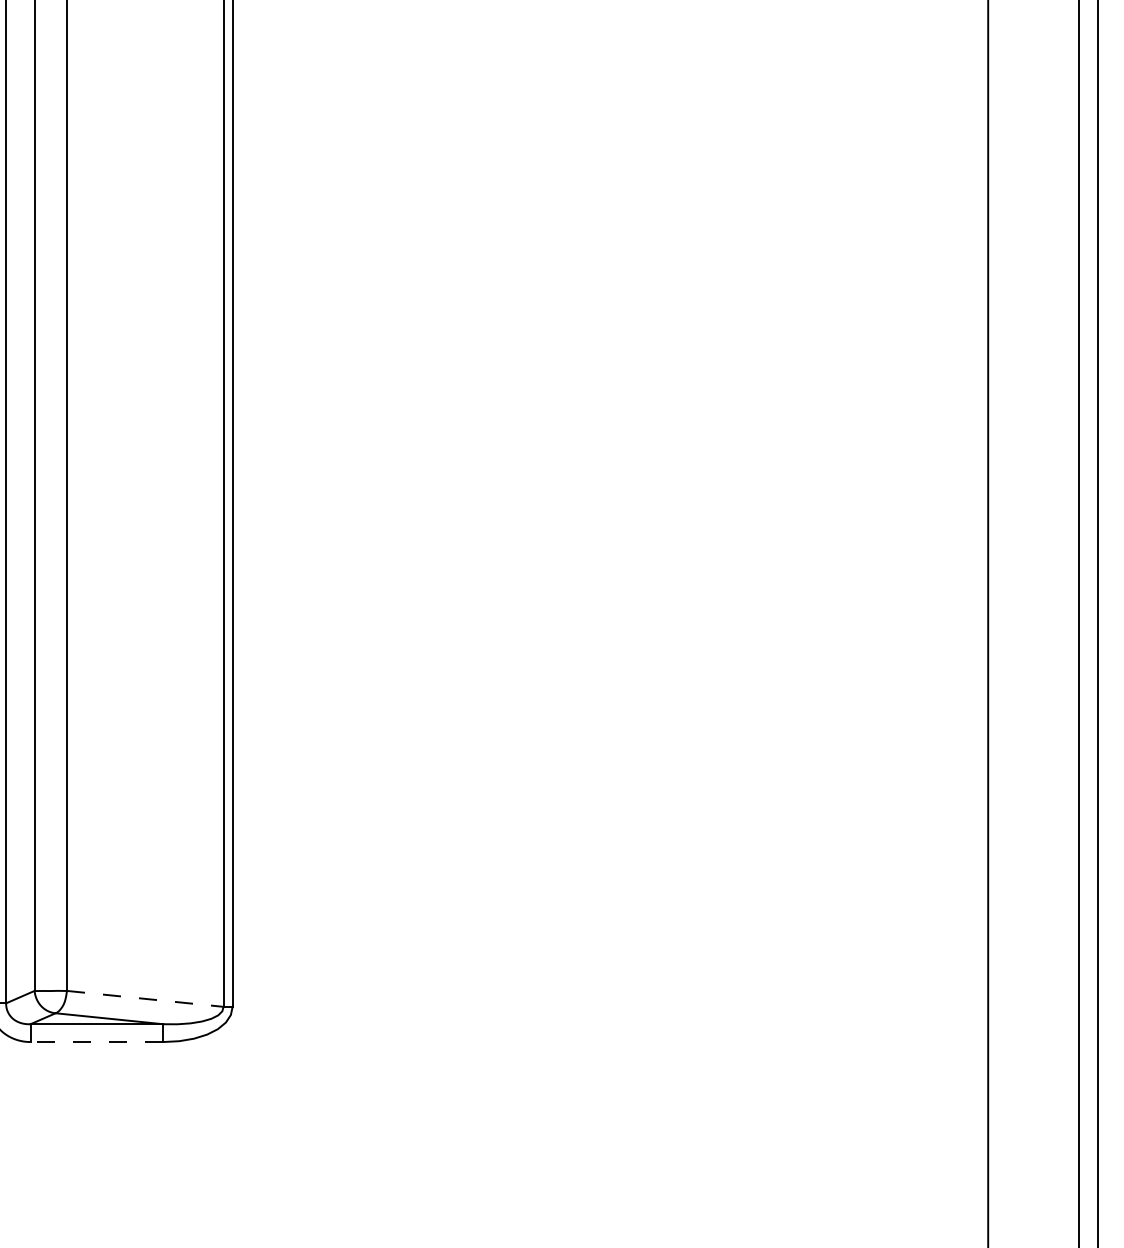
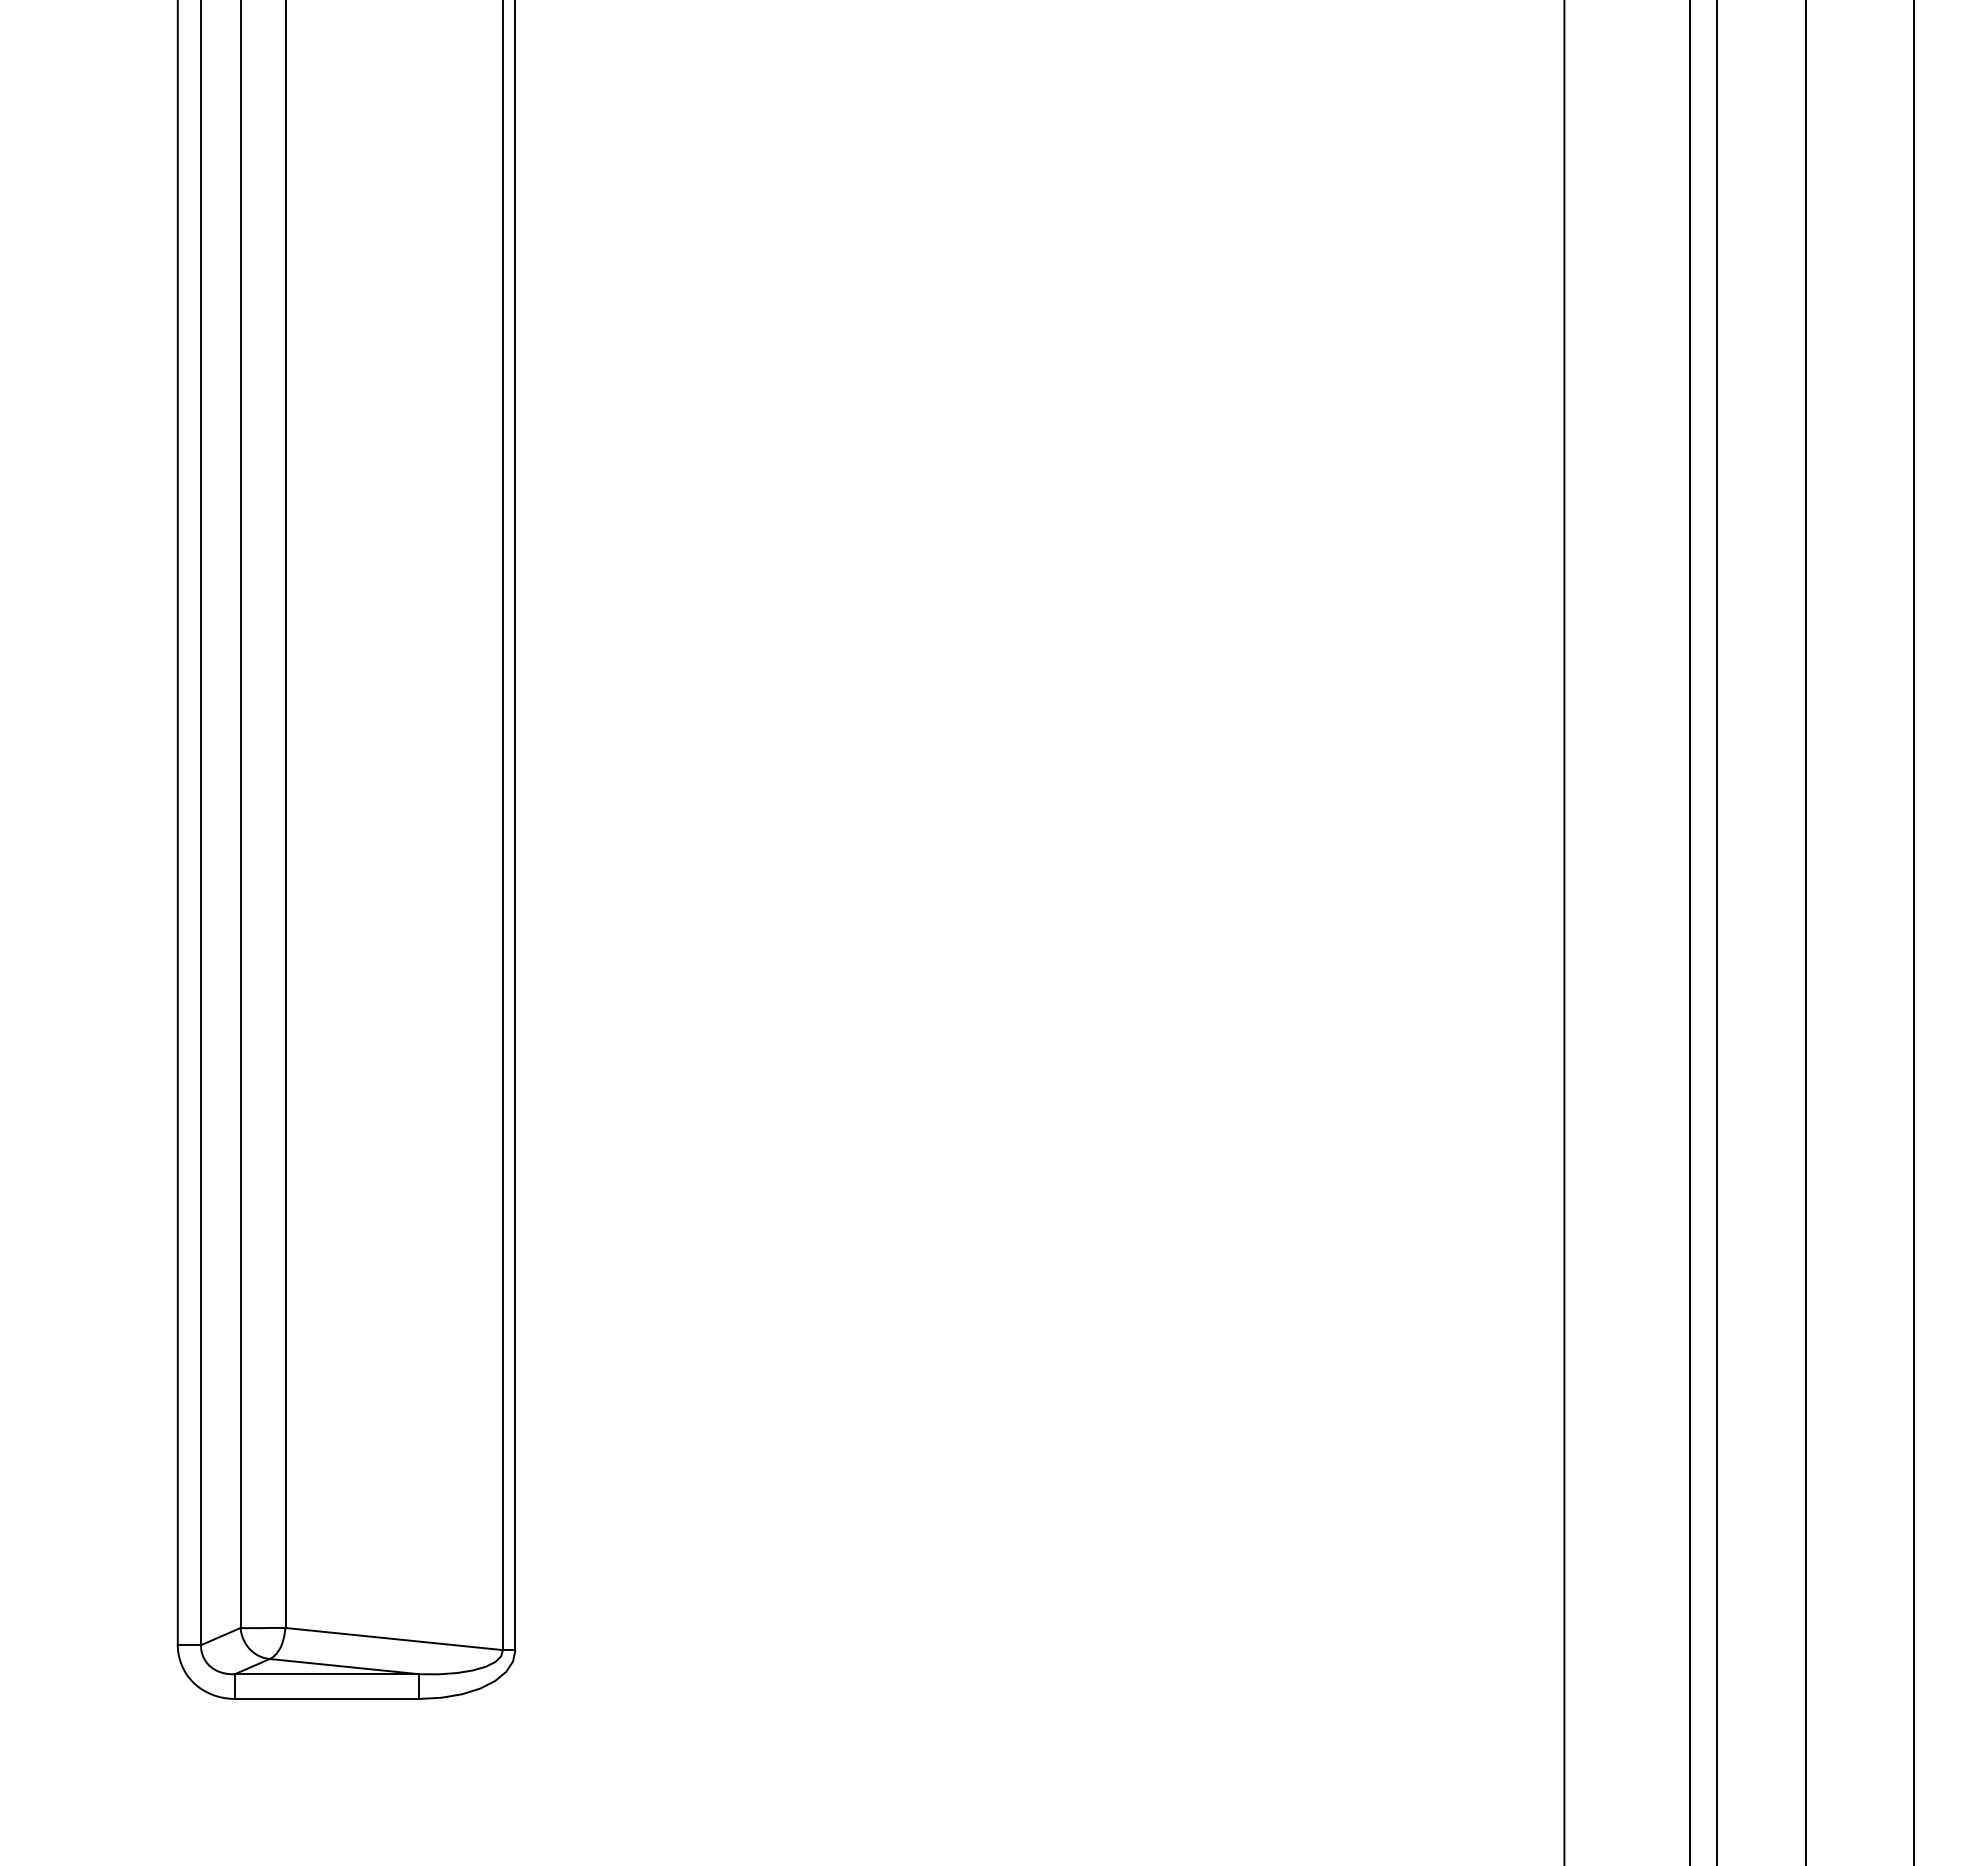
line: (145, 999) -> (394, 1639), dashed -> solid
line: (96, 1041) -> (326, 1698), dashed -> solid

